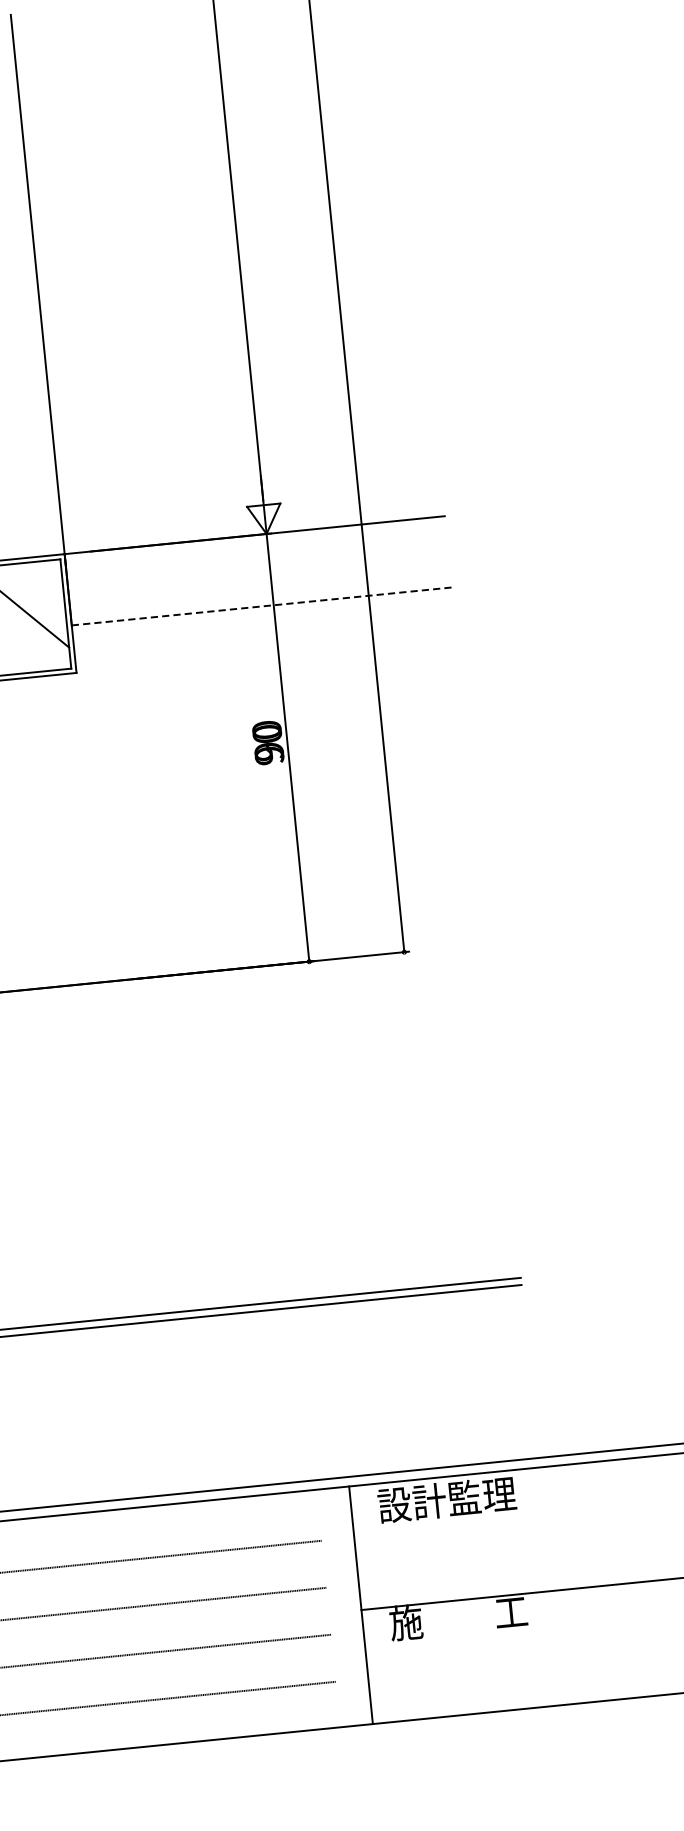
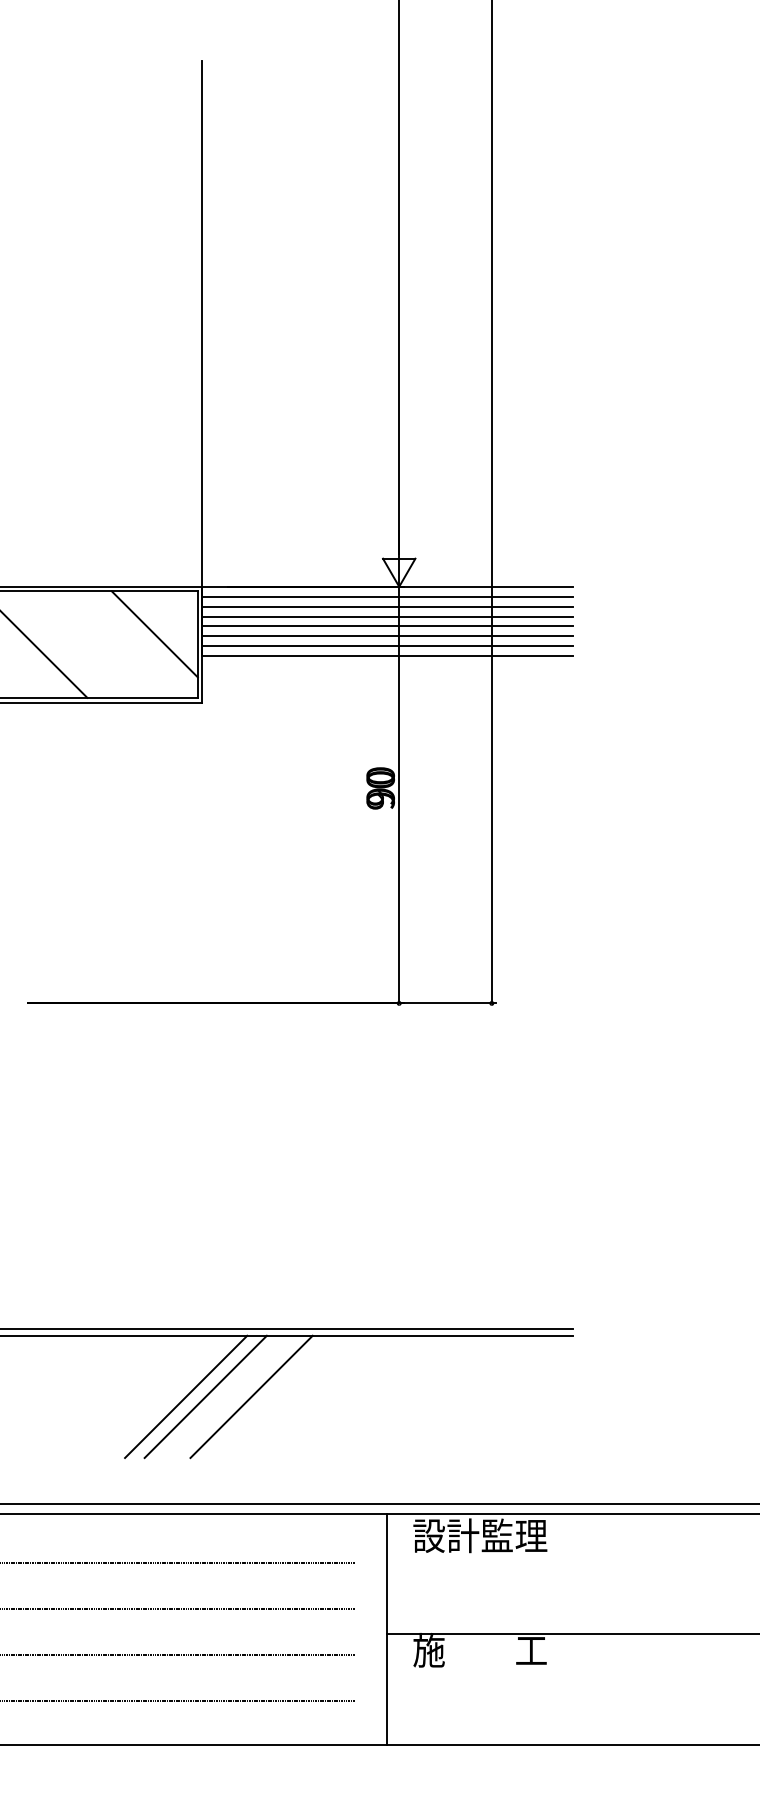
line: (255, 545) -> (387, 596), added
line: (256, 555) -> (387, 606), added
line: (257, 565) -> (387, 616), added
line: (258, 575) -> (387, 626), added
line: (259, 586) -> (387, 636), added
line: (260, 596) -> (387, 646), added
line: (262, 606) -> (388, 656), dashed -> solid
line: (197, 1380) -> (251, 1396), added
line: (150, 1384) -> (205, 1396), added
line: (131, 1386) -> (186, 1396), added

